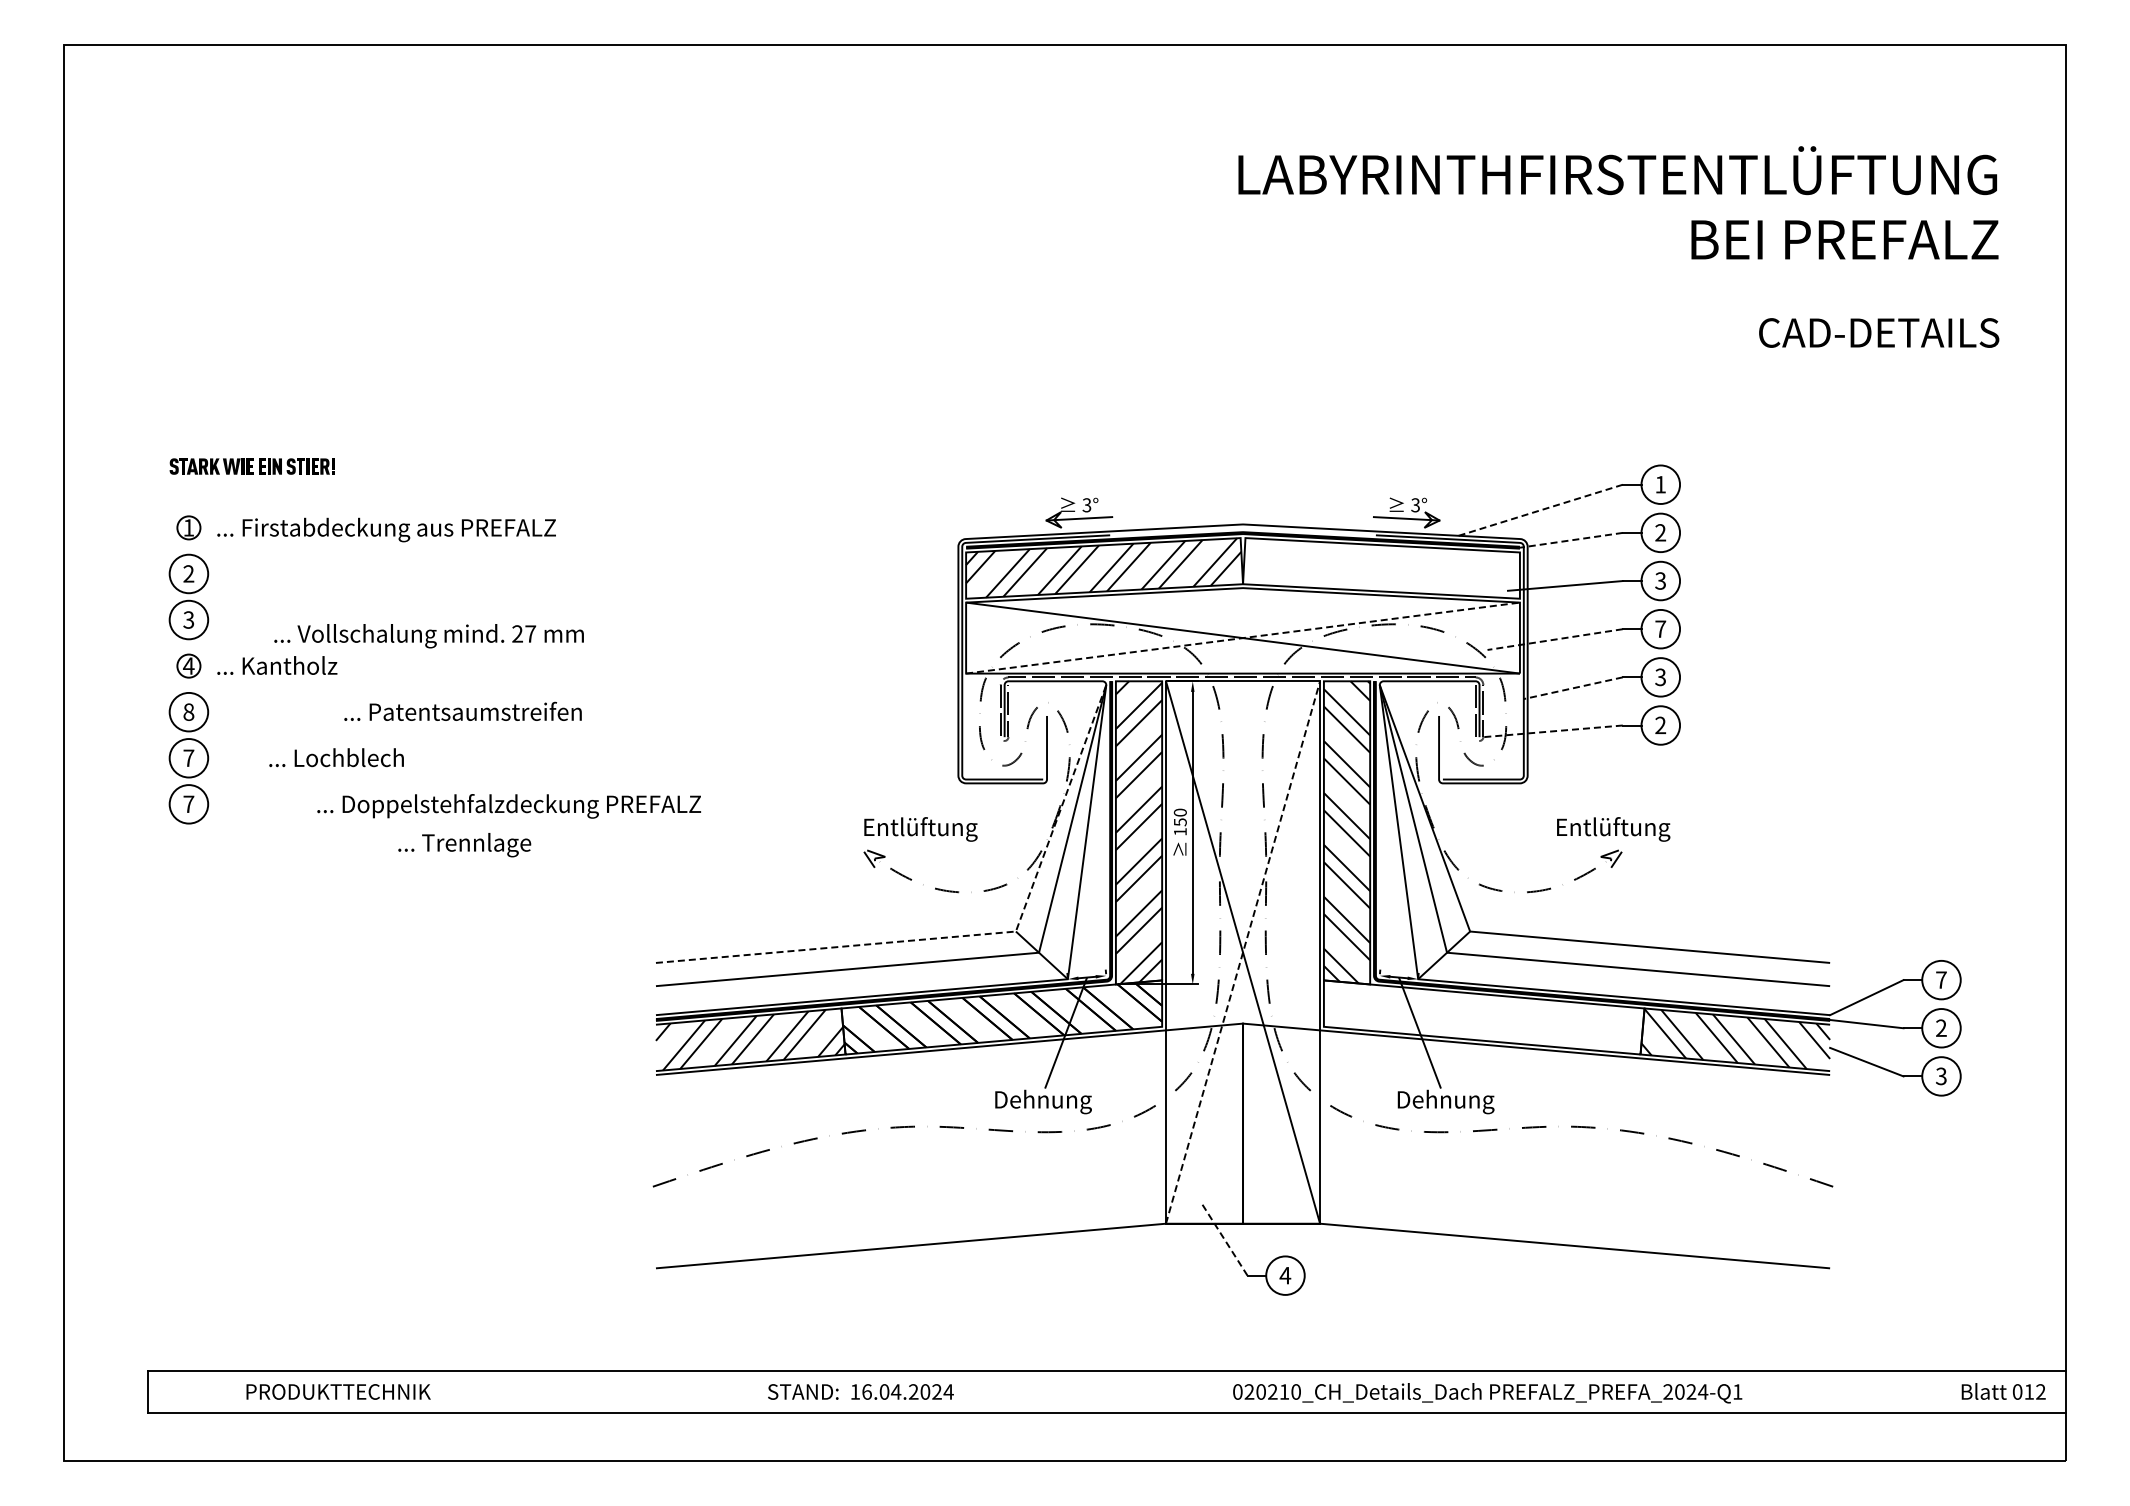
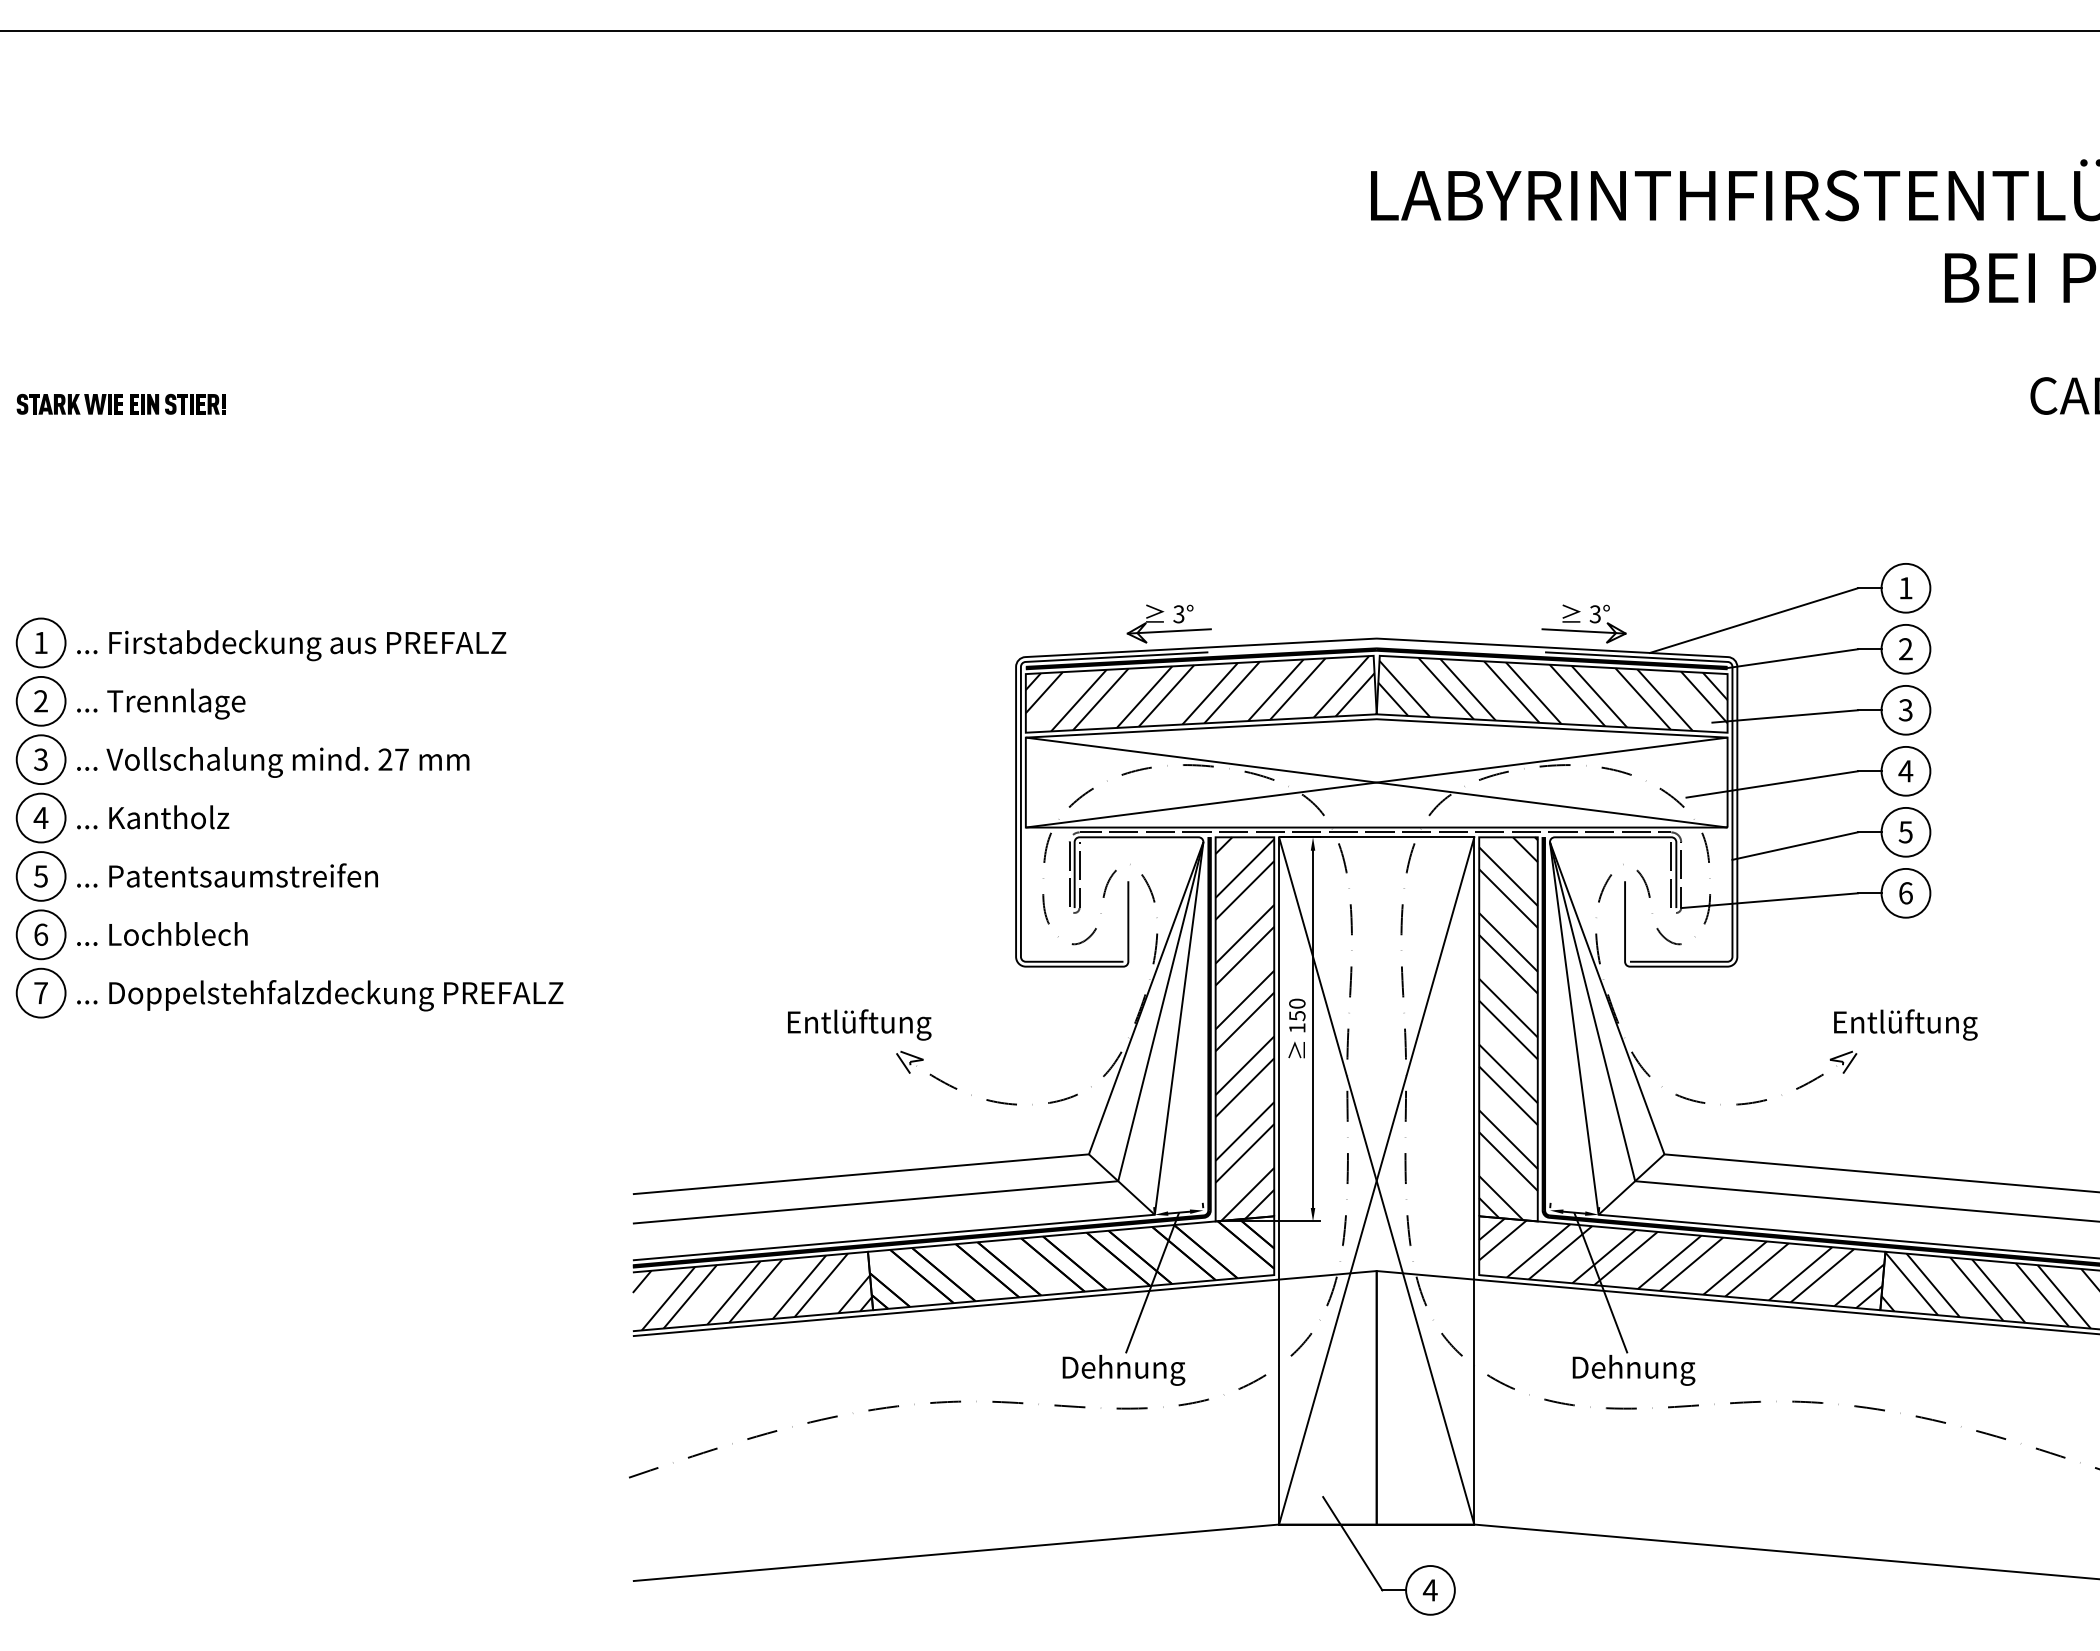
part: (251, 466) -> (120, 404), moved
line: (1540, 510) -> (1753, 620), dashed -> solid
circle: (188, 527) -> (40, 642), size x1.67
line: (1571, 540) -> (1792, 658), dashed -> solid
hatch: (1381, 568) -> (1552, 694), added
text: (1660, 628) -> (1905, 770), 7 -> 4
text: (428, 636) -> (272, 762), moved
line: (1243, 638) -> (1377, 783), dashed -> solid
line: (1554, 639) -> (1771, 784), dashed -> solid
circle: (188, 665) -> (40, 817), size x1.67
text: (1660, 676) -> (1905, 831), 3 -> 5
line: (1573, 688) -> (1795, 846), dashed -> solid
text: (462, 710) -> (226, 874), moved
text: (188, 711) -> (40, 875), 8 -> 5
text: (1660, 725) -> (1905, 893), 2 -> 6
line: (1553, 731) -> (1770, 900), dashed -> solid
text: (336, 757) -> (162, 933), moved
text: (188, 758) -> (40, 935), 7 -> 6
text: (508, 806) -> (319, 995), moved
text: (920, 829) -> (859, 1025), moved
text: (1613, 829) -> (1905, 1025), moved
text: (464, 845) -> (160, 704), moved
line: (967, 935) -> (1027, 1159), dashed -> solid
line: (1243, 952) -> (1377, 1180), dashed -> solid
hatch: (1483, 1017) -> (1681, 1263), added
line: (1224, 1238) -> (1353, 1543), dashed -> solid

